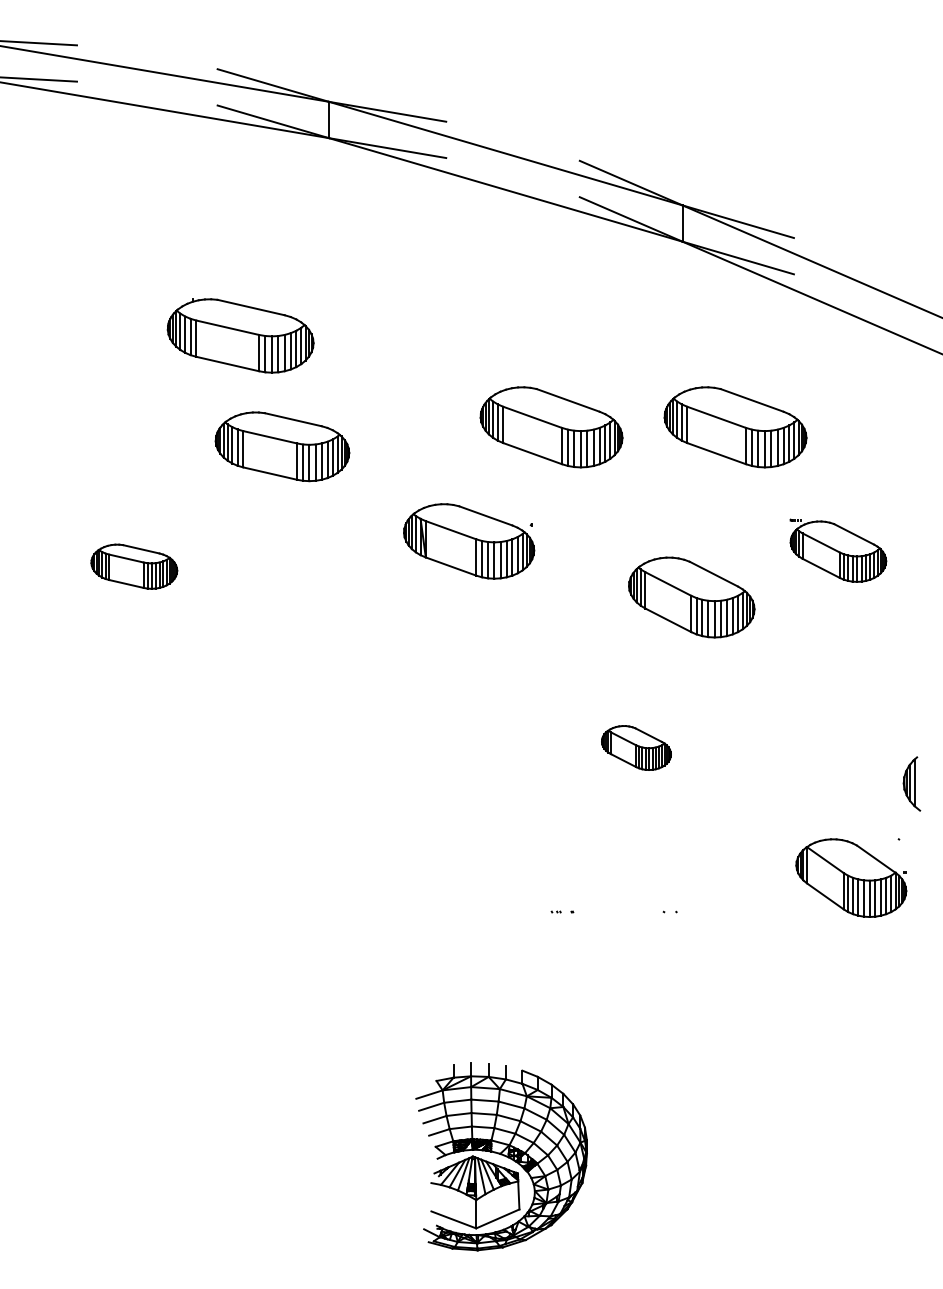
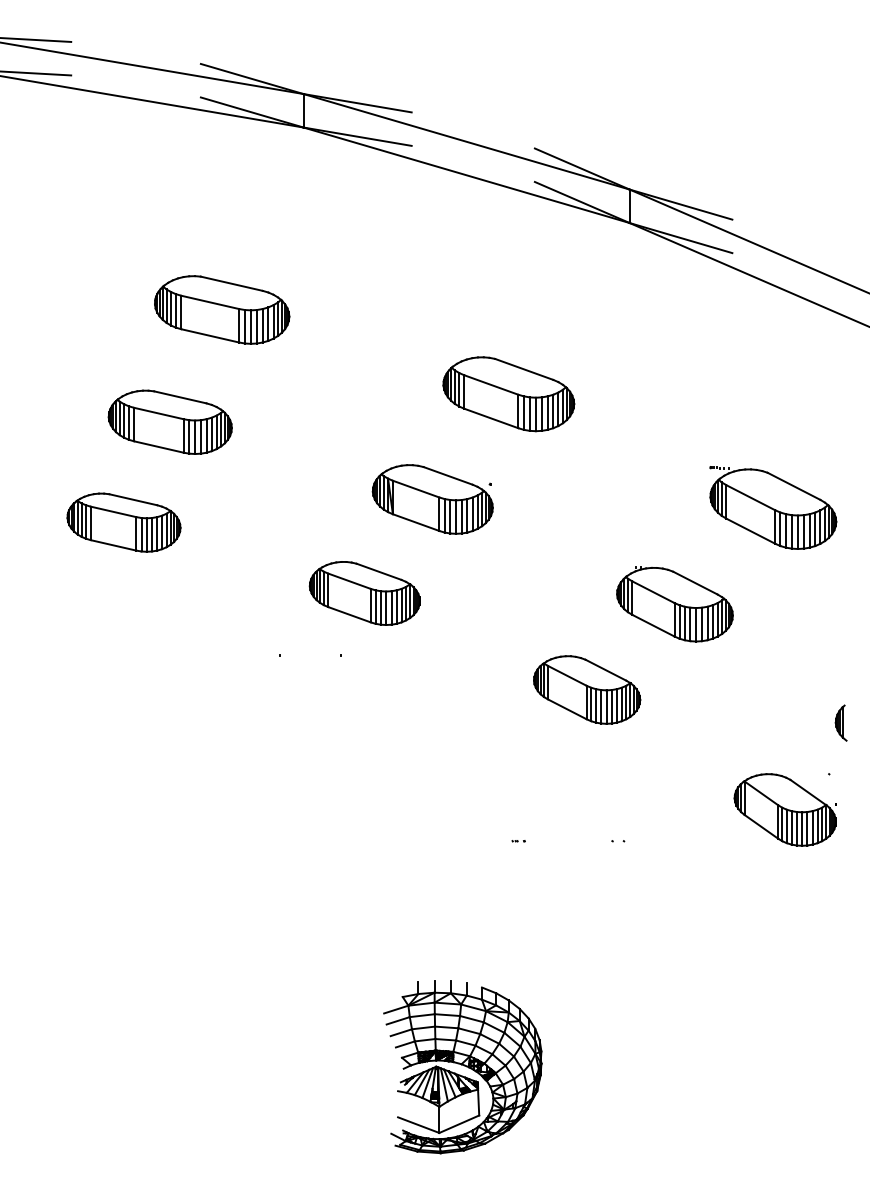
part: (735, 427) -> (678, 394), removed
part: (282, 446) -> (170, 422), moved
part: (838, 550) -> (773, 507), size x1.43
part: (134, 566) -> (124, 522), size x1.43
part: (691, 597) -> (674, 604), moved
part: (395, 643) -> (364, 593), added
part: (636, 747) -> (587, 689), size x1.67
part: (911, 783) -> (840, 722), size x0.71
part: (561, 911) -> (517, 840), size x0.62

